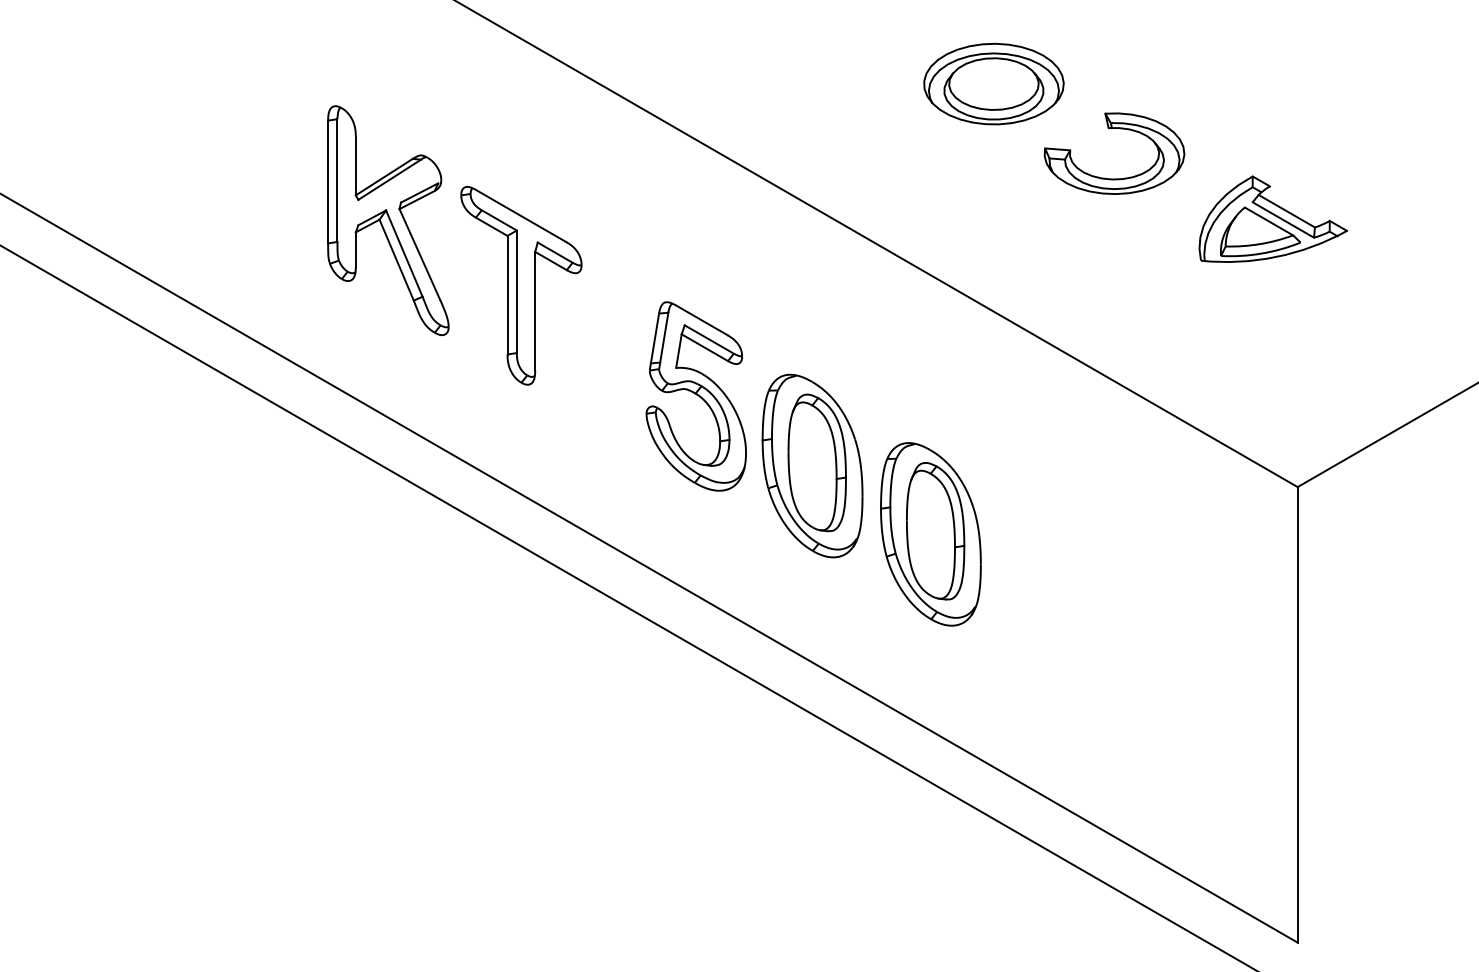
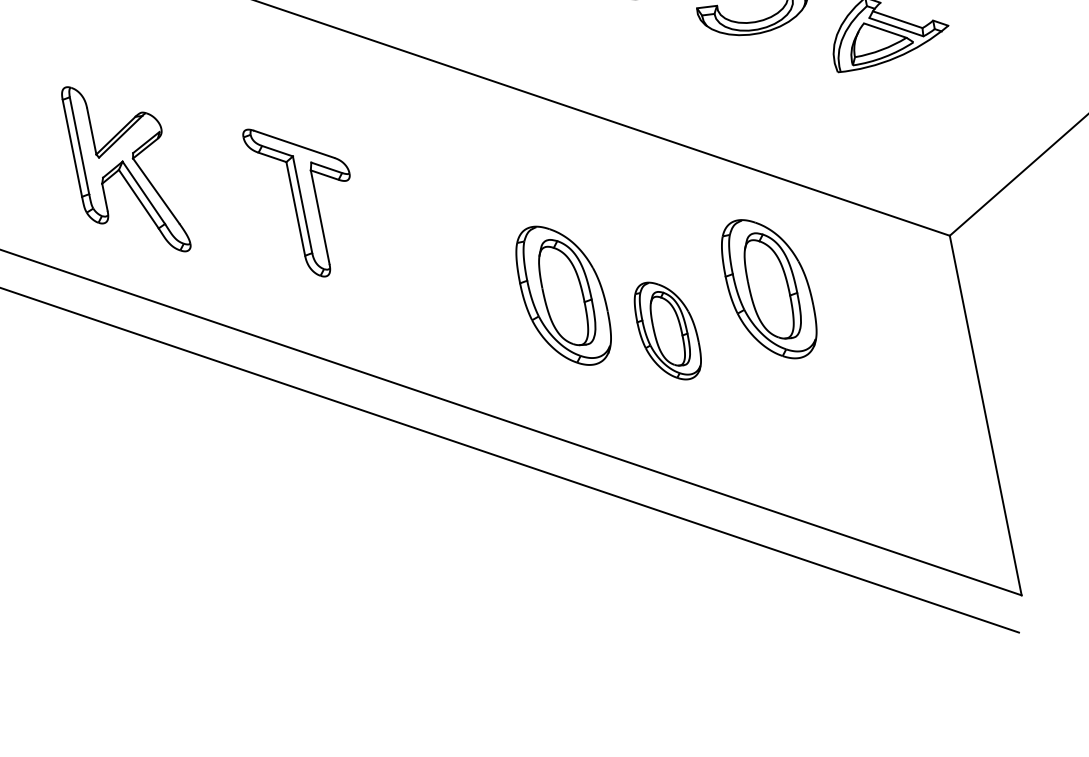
part: (388, 220) -> (126, 169), moved
part: (695, 396) -> (460, 259), removed
part: (1064, 507) -> (768, 288), added
part: (930, 534) -> (667, 331), size x0.7

